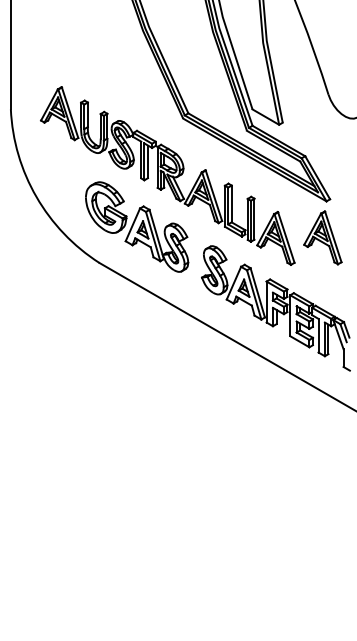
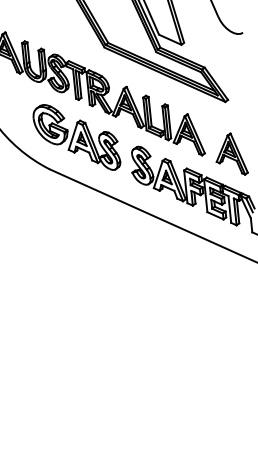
part: (322, 237) -> (230, 154), moved

